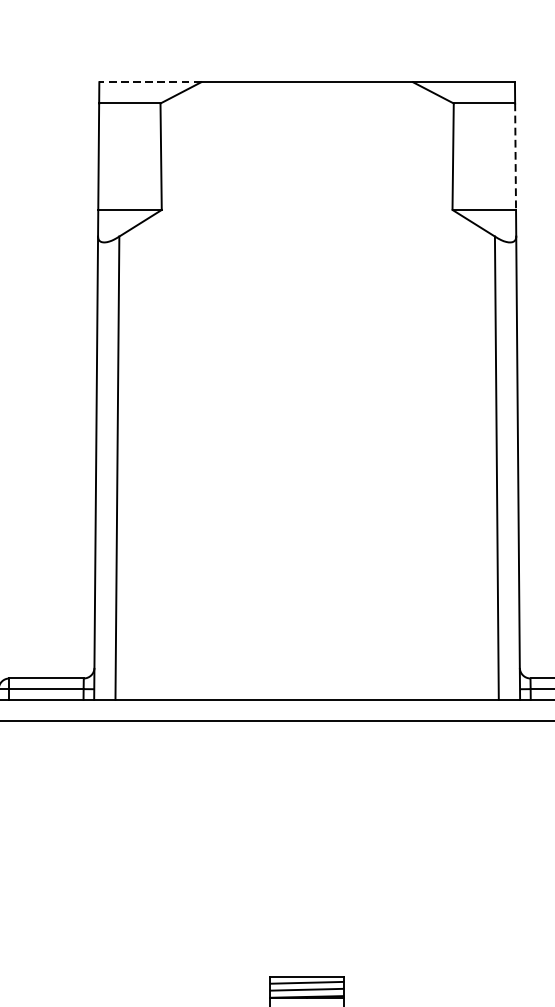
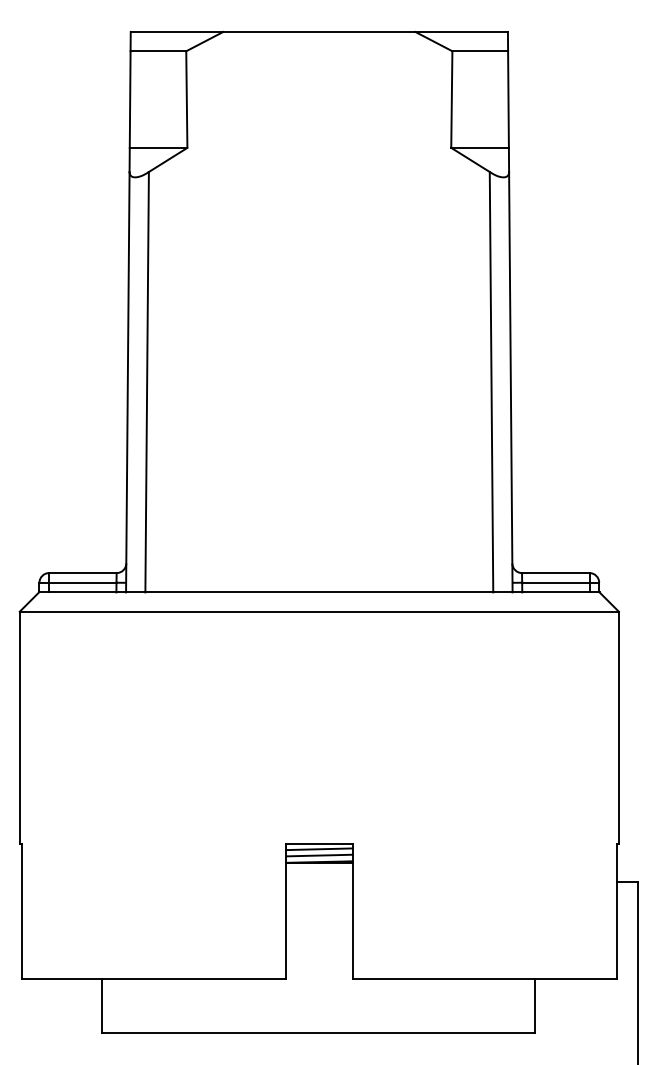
line: (149, 81) -> (176, 31), dashed -> solid
line: (515, 157) -> (508, 100), dashed -> solid

